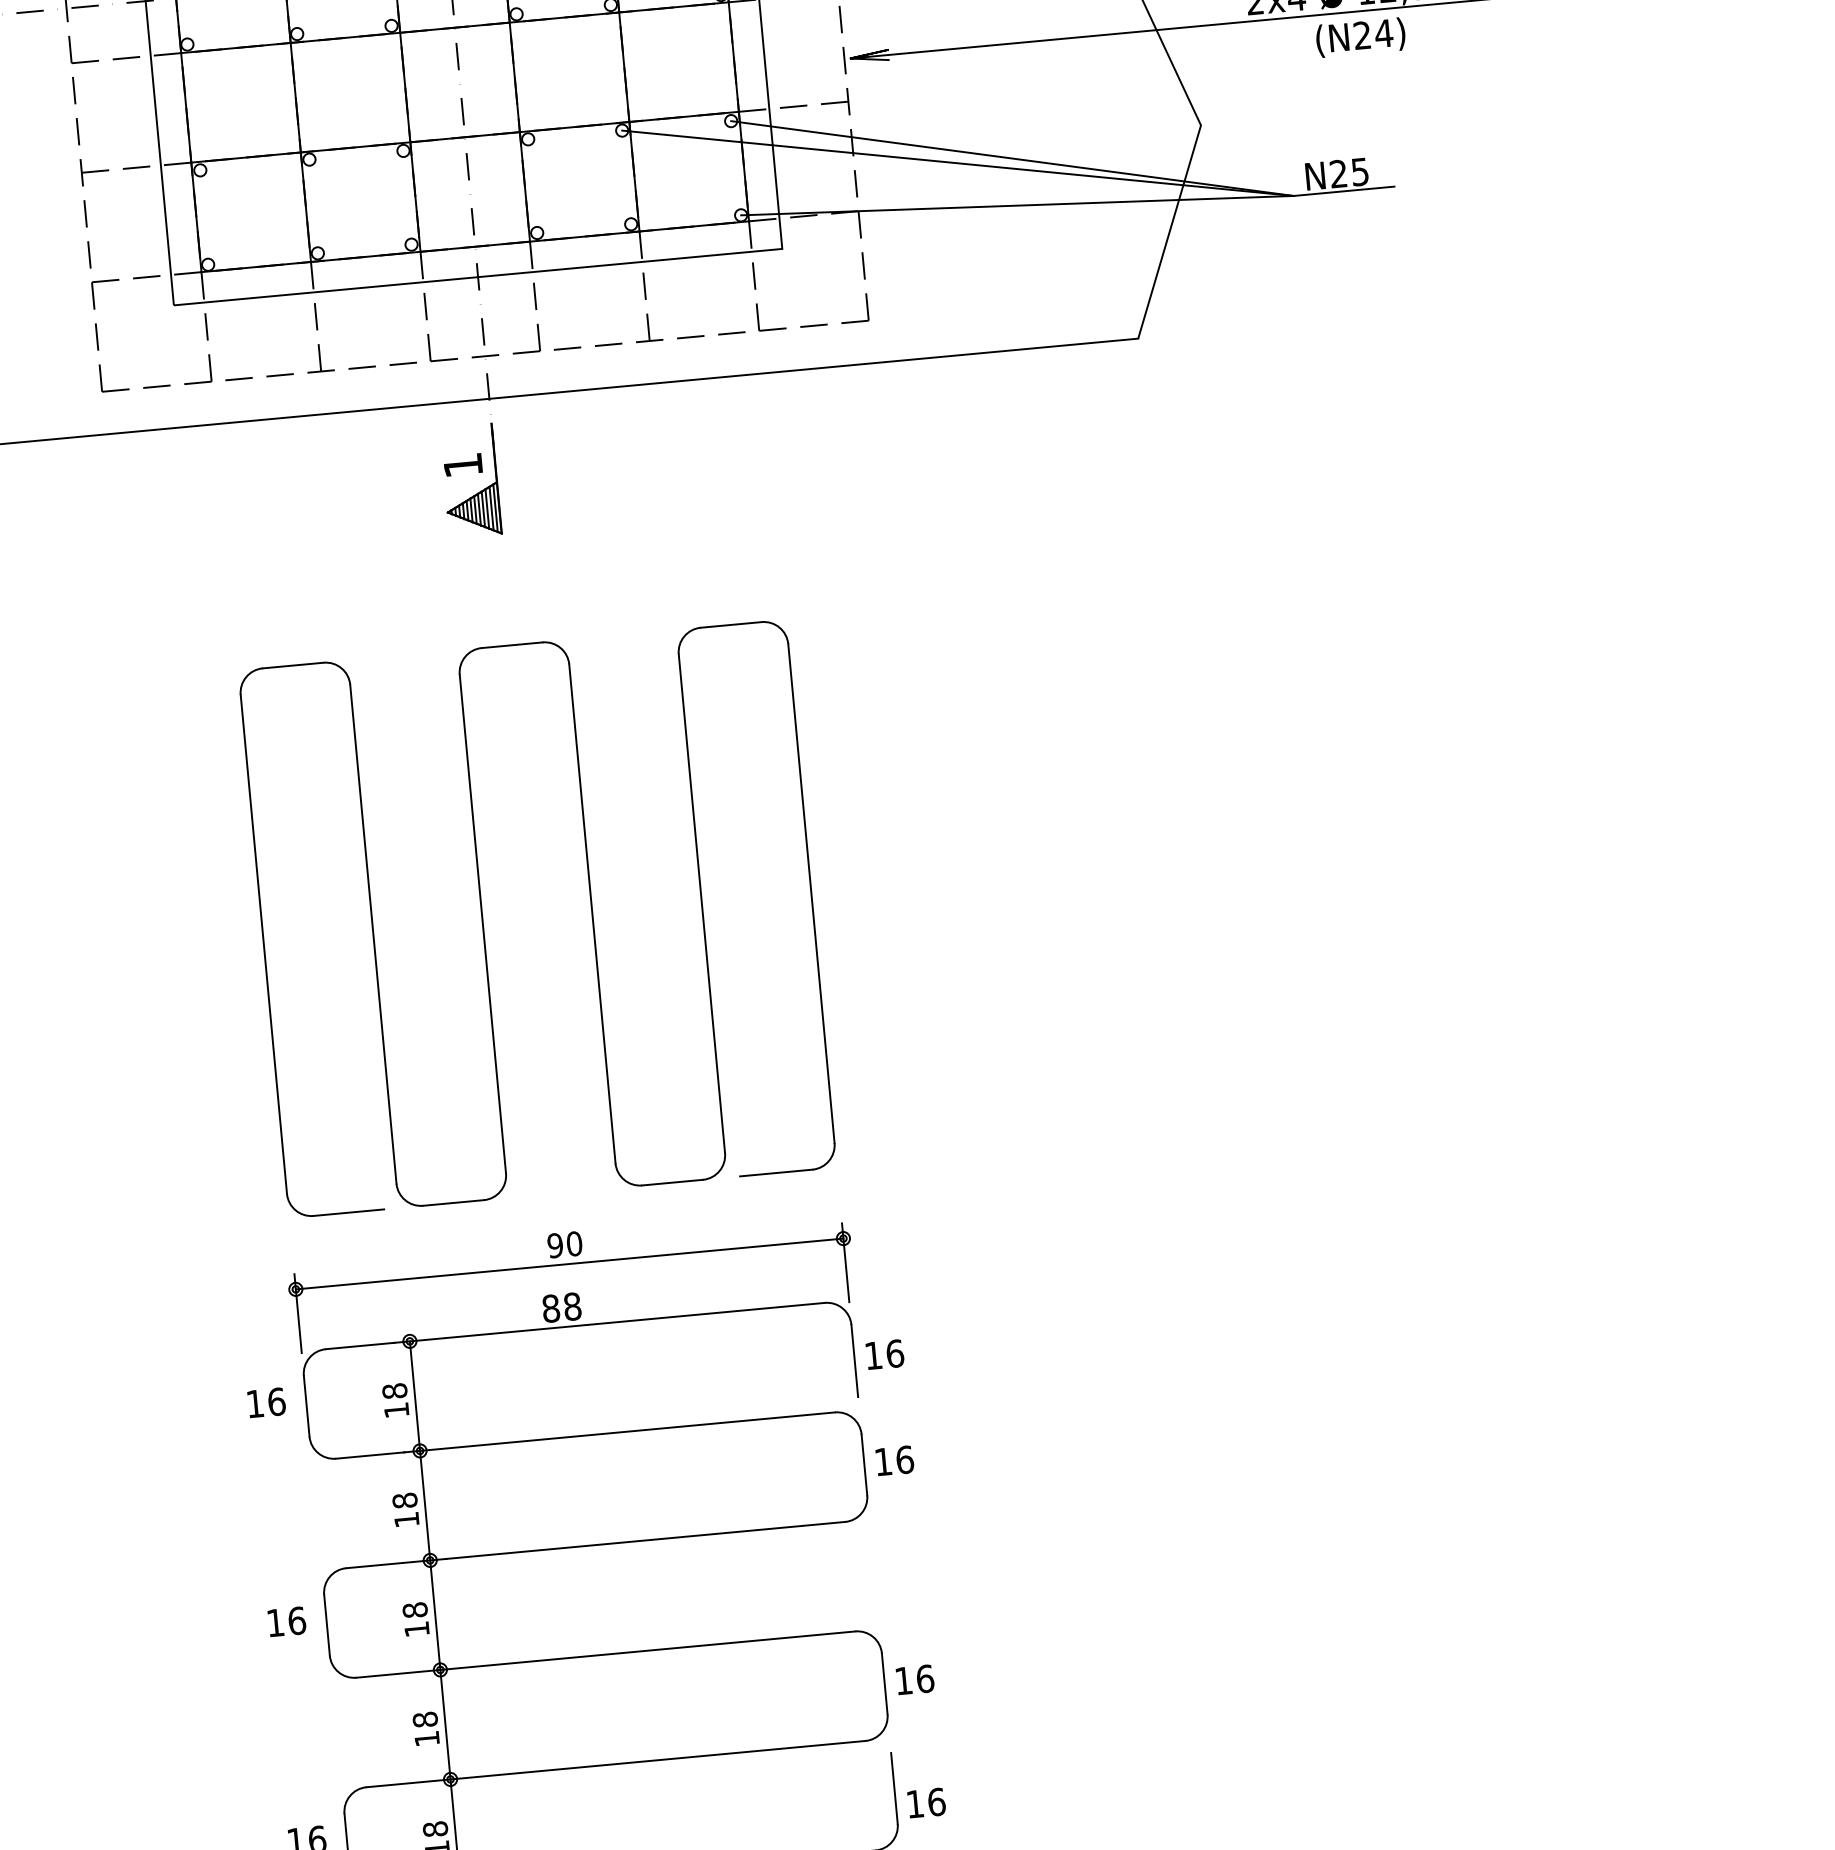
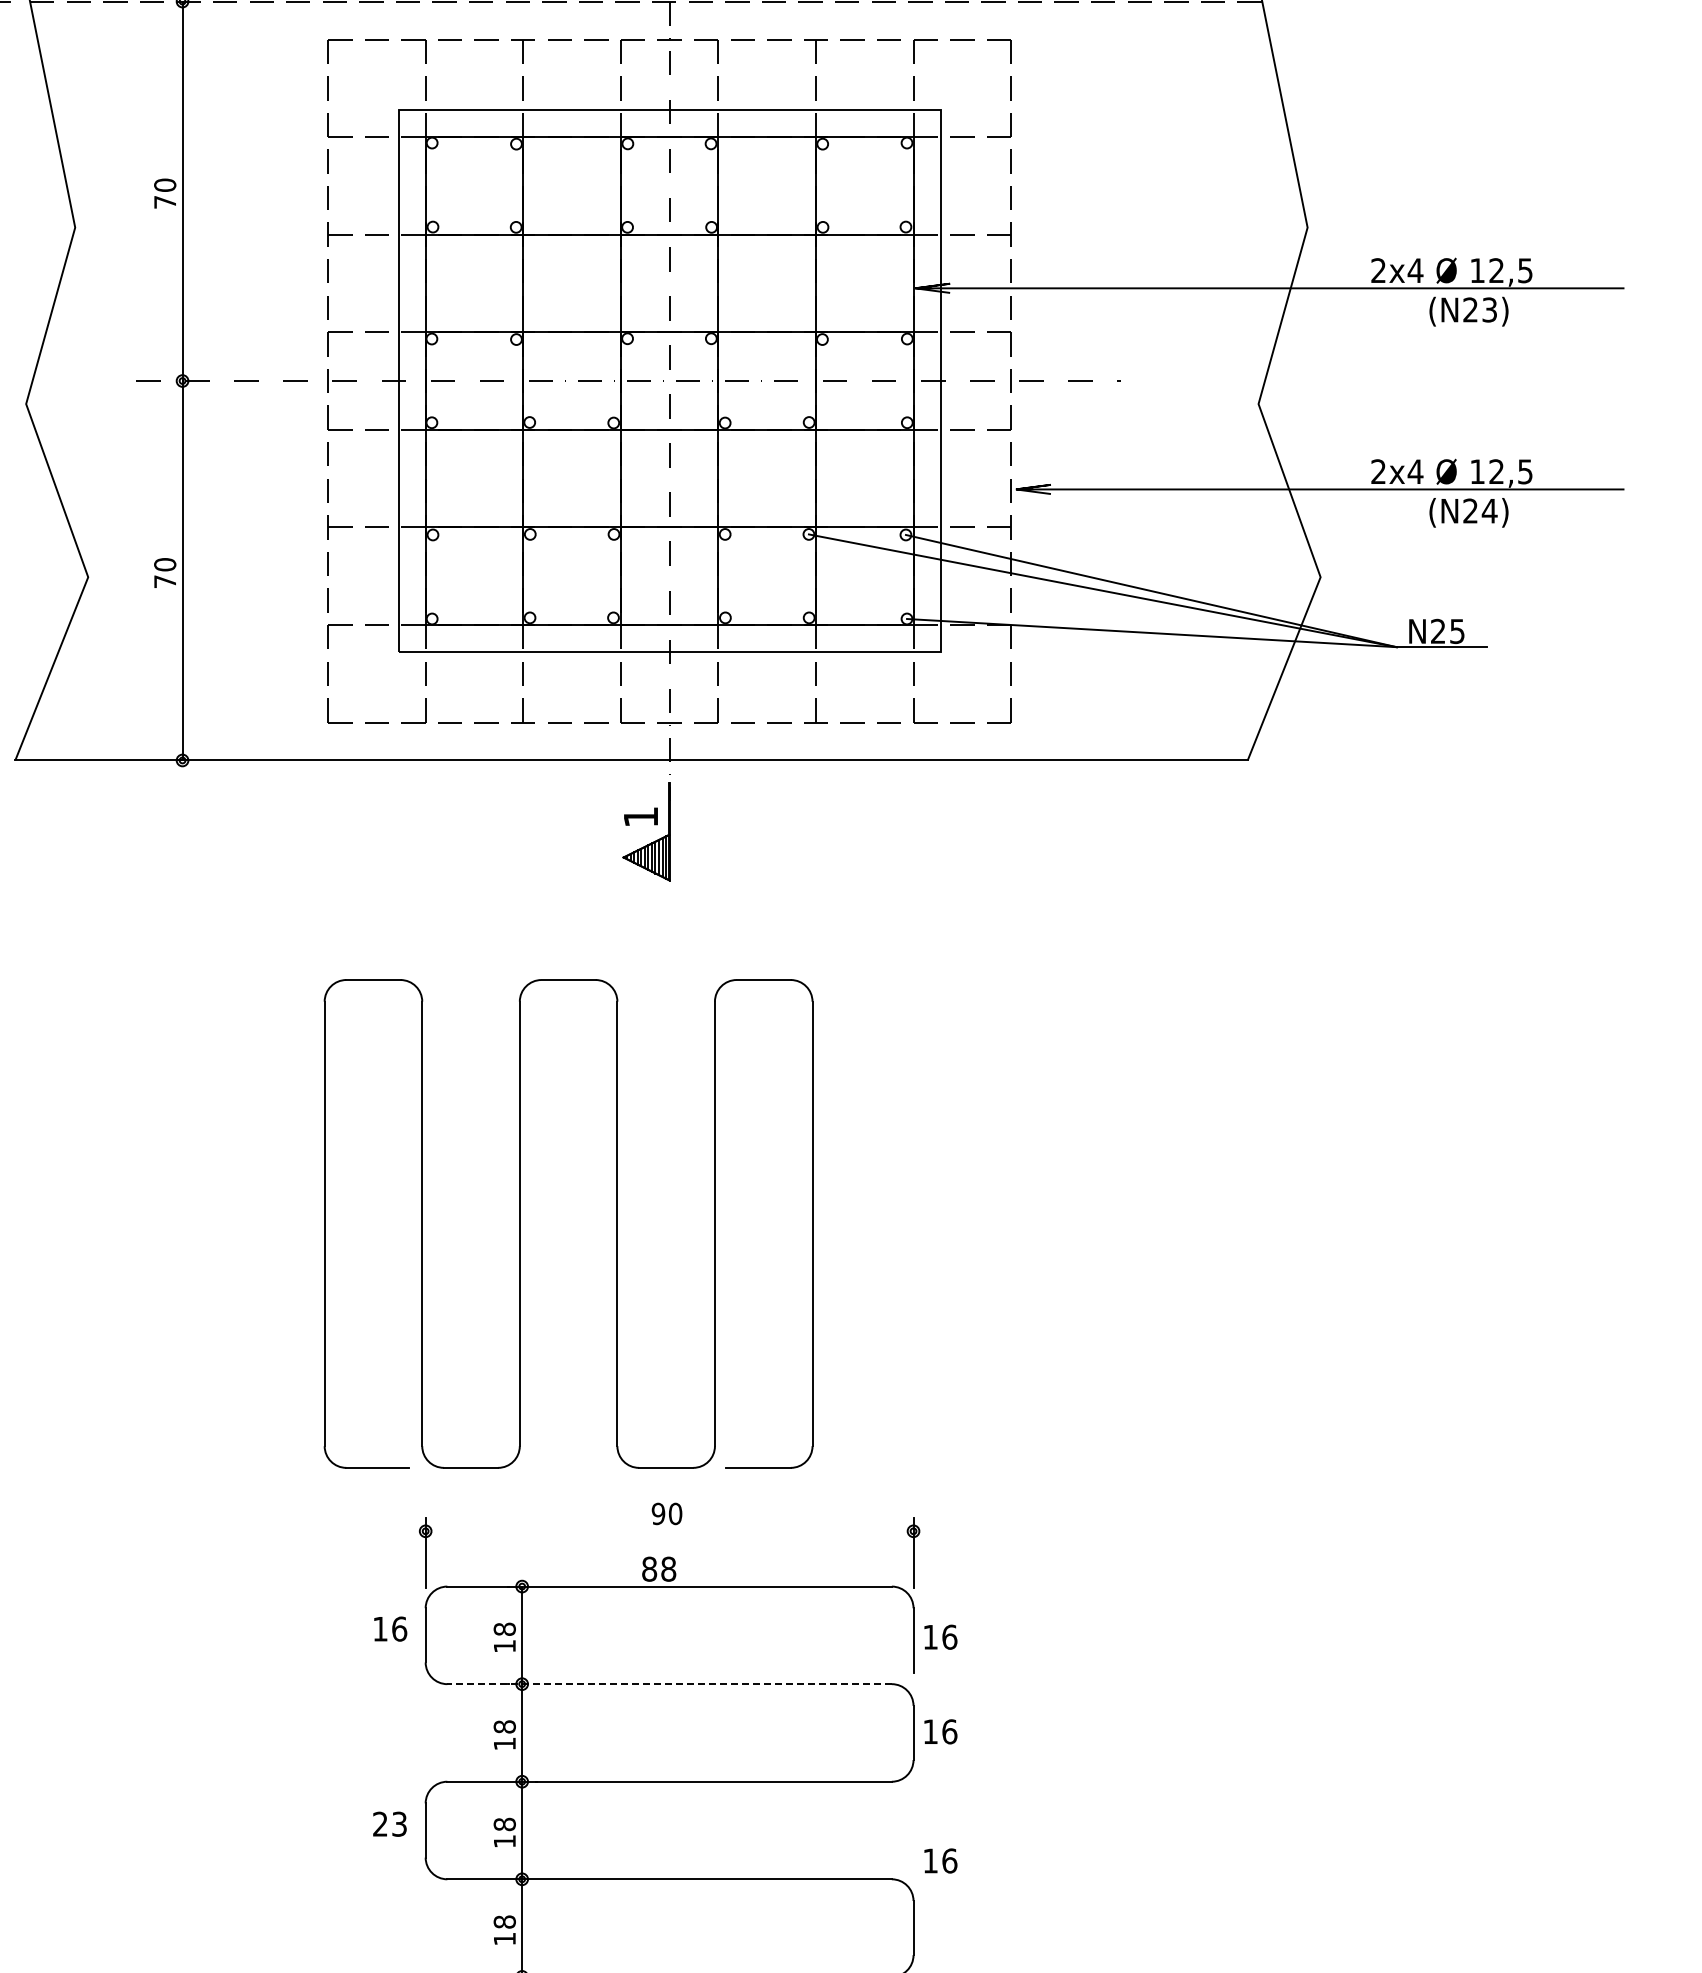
part: (483, 923) -> (520, 1223), moved
line: (569, 1264) -> (669, 1531), removed
line: (585, 1435) -> (669, 1684), solid -> dashed
text: (286, 1621) -> (390, 1823), 16 -> 23
text: (914, 1679) -> (940, 1860), moved

